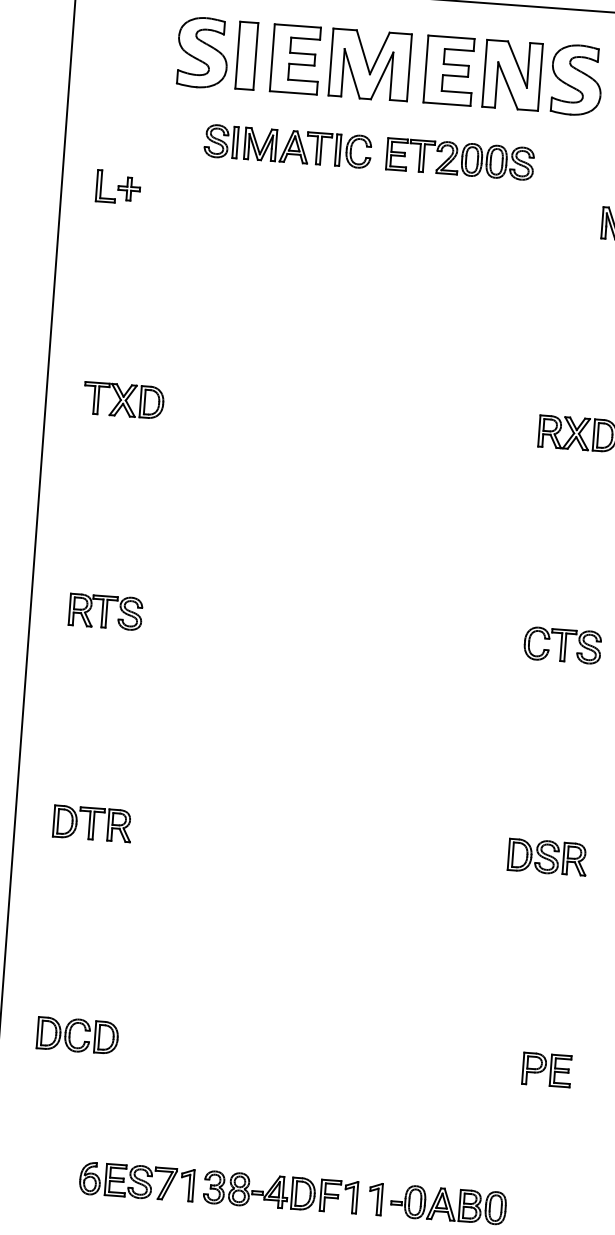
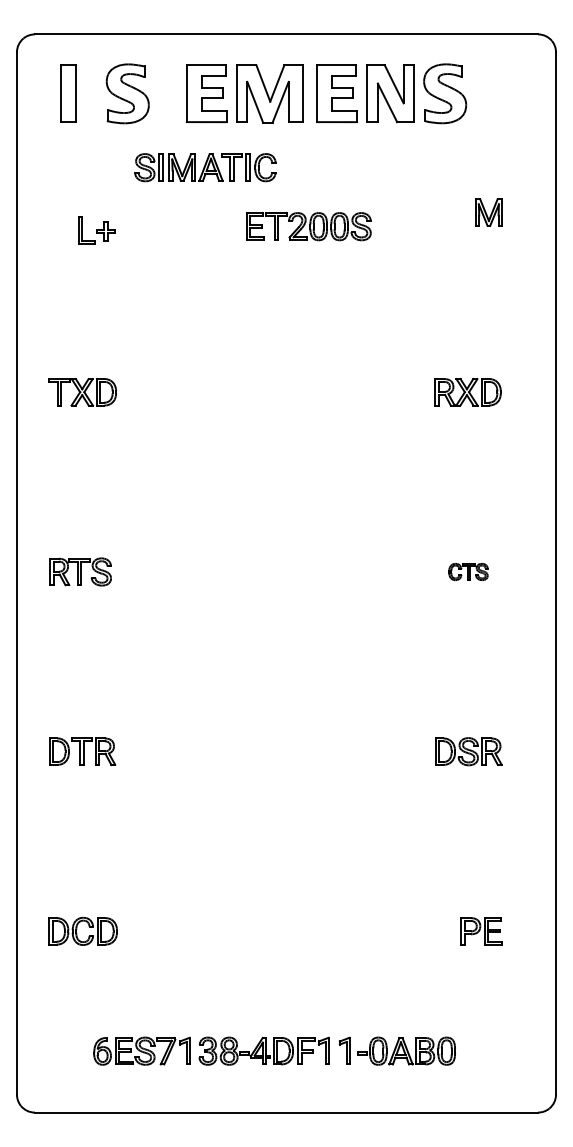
part: (247, 55) -> (68, 93), moved
part: (459, 158) -> (308, 226), moved
part: (117, 187) -> (96, 230), moved
part: (562, 644) -> (468, 571), size x0.6

